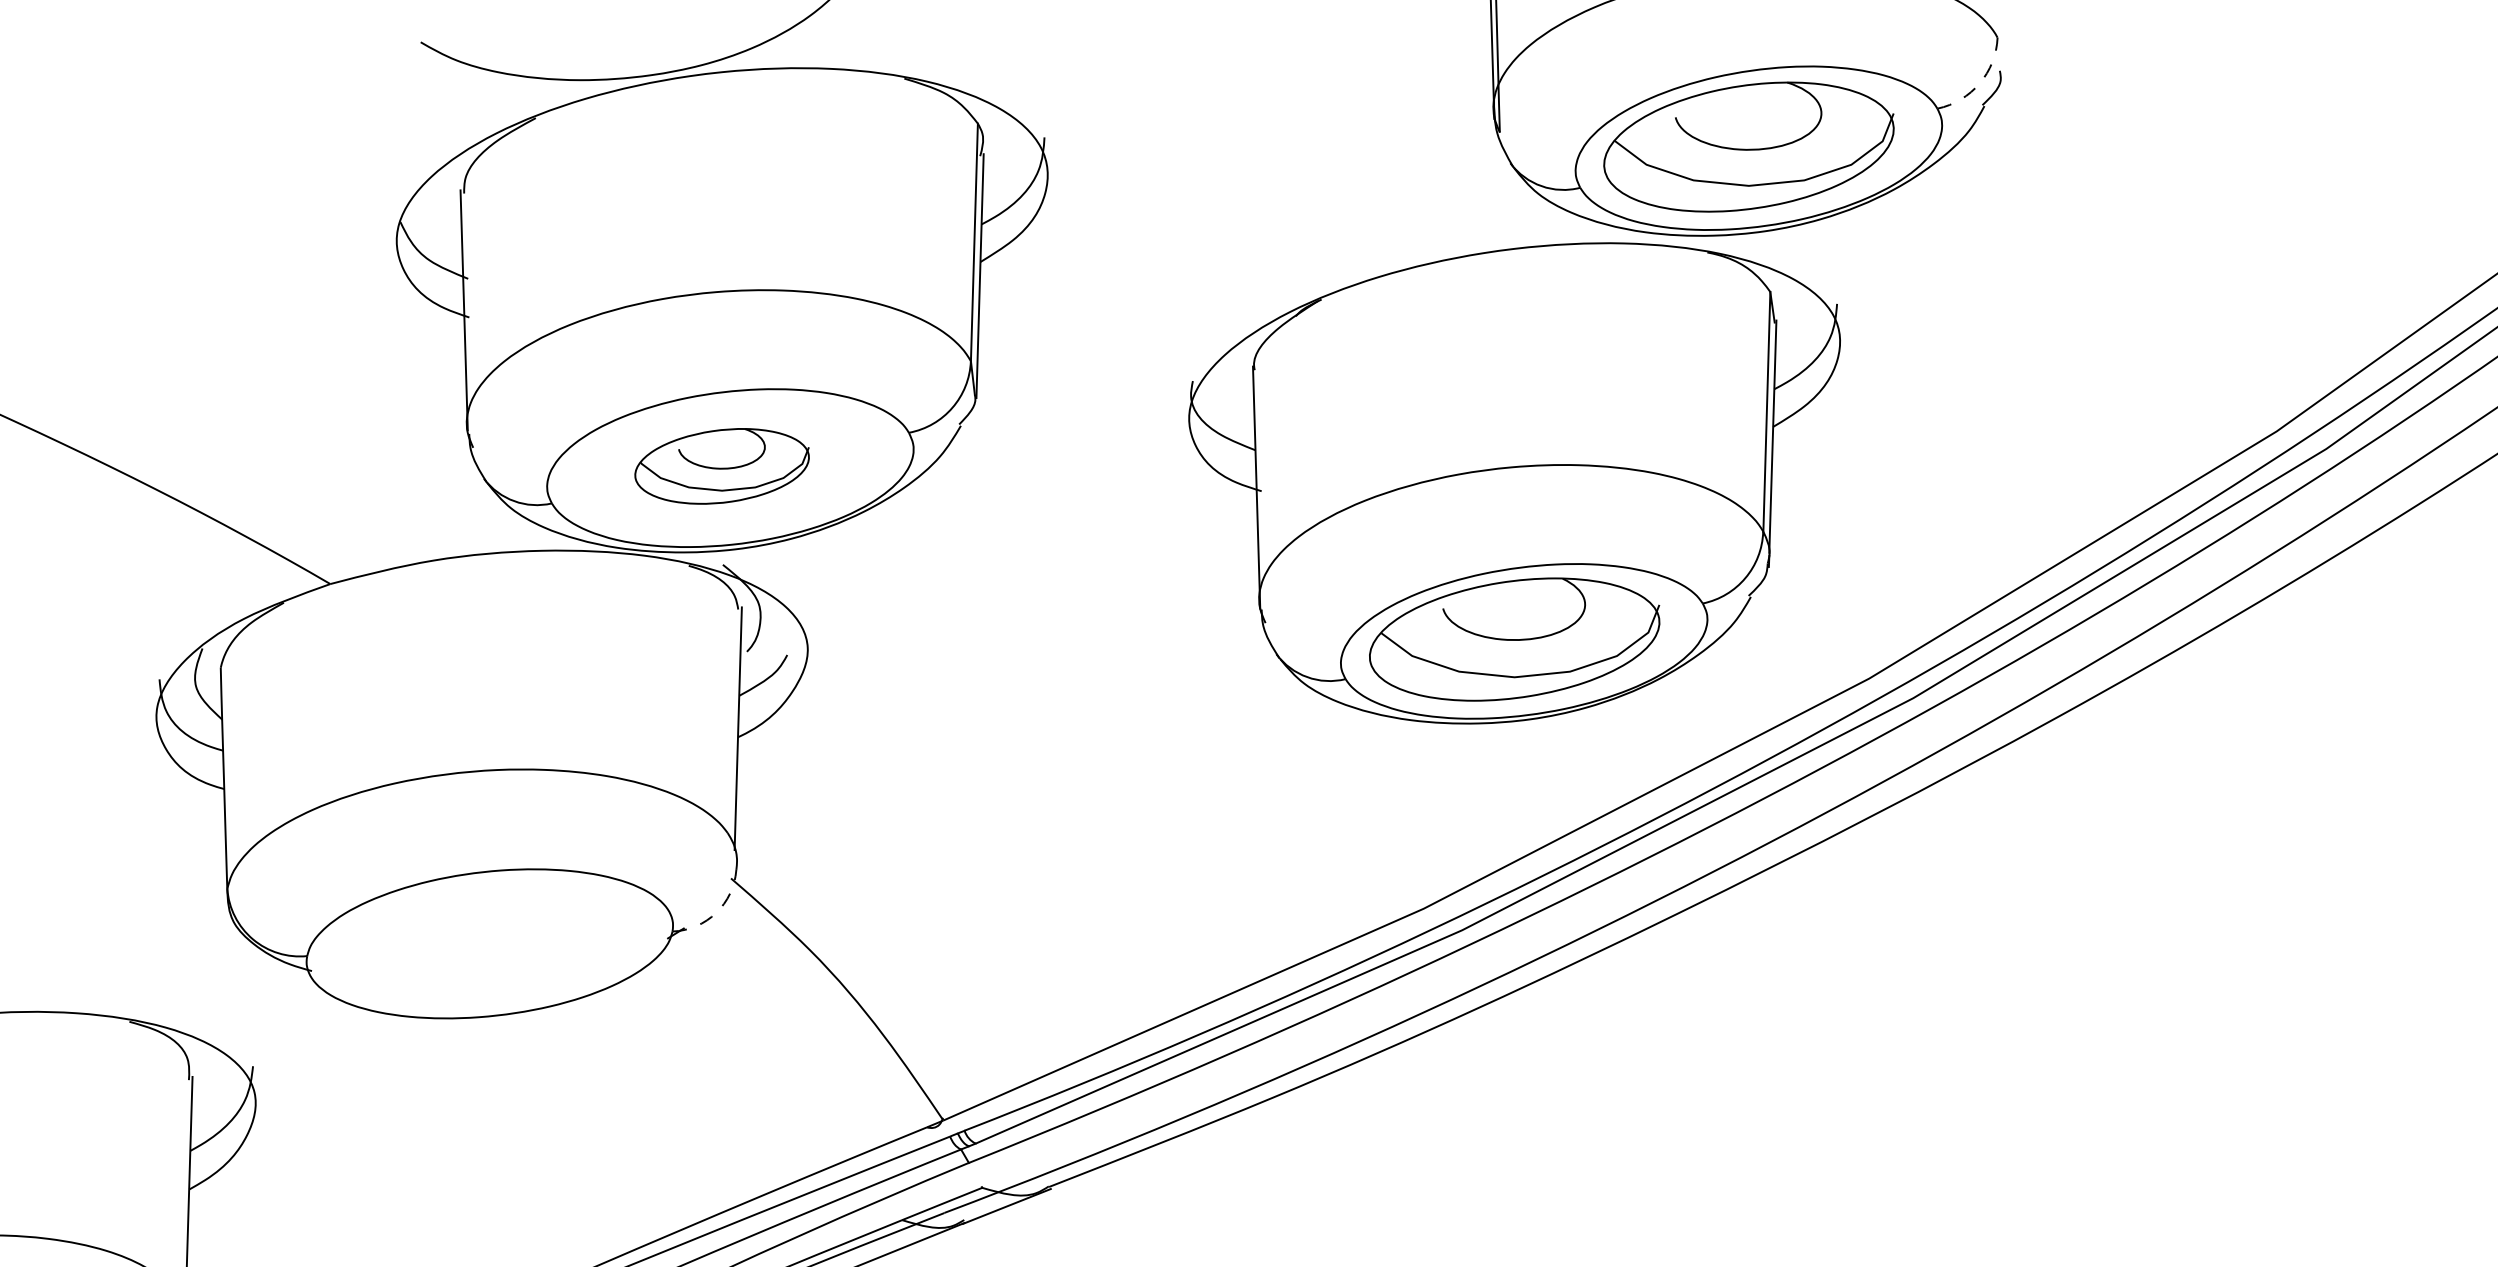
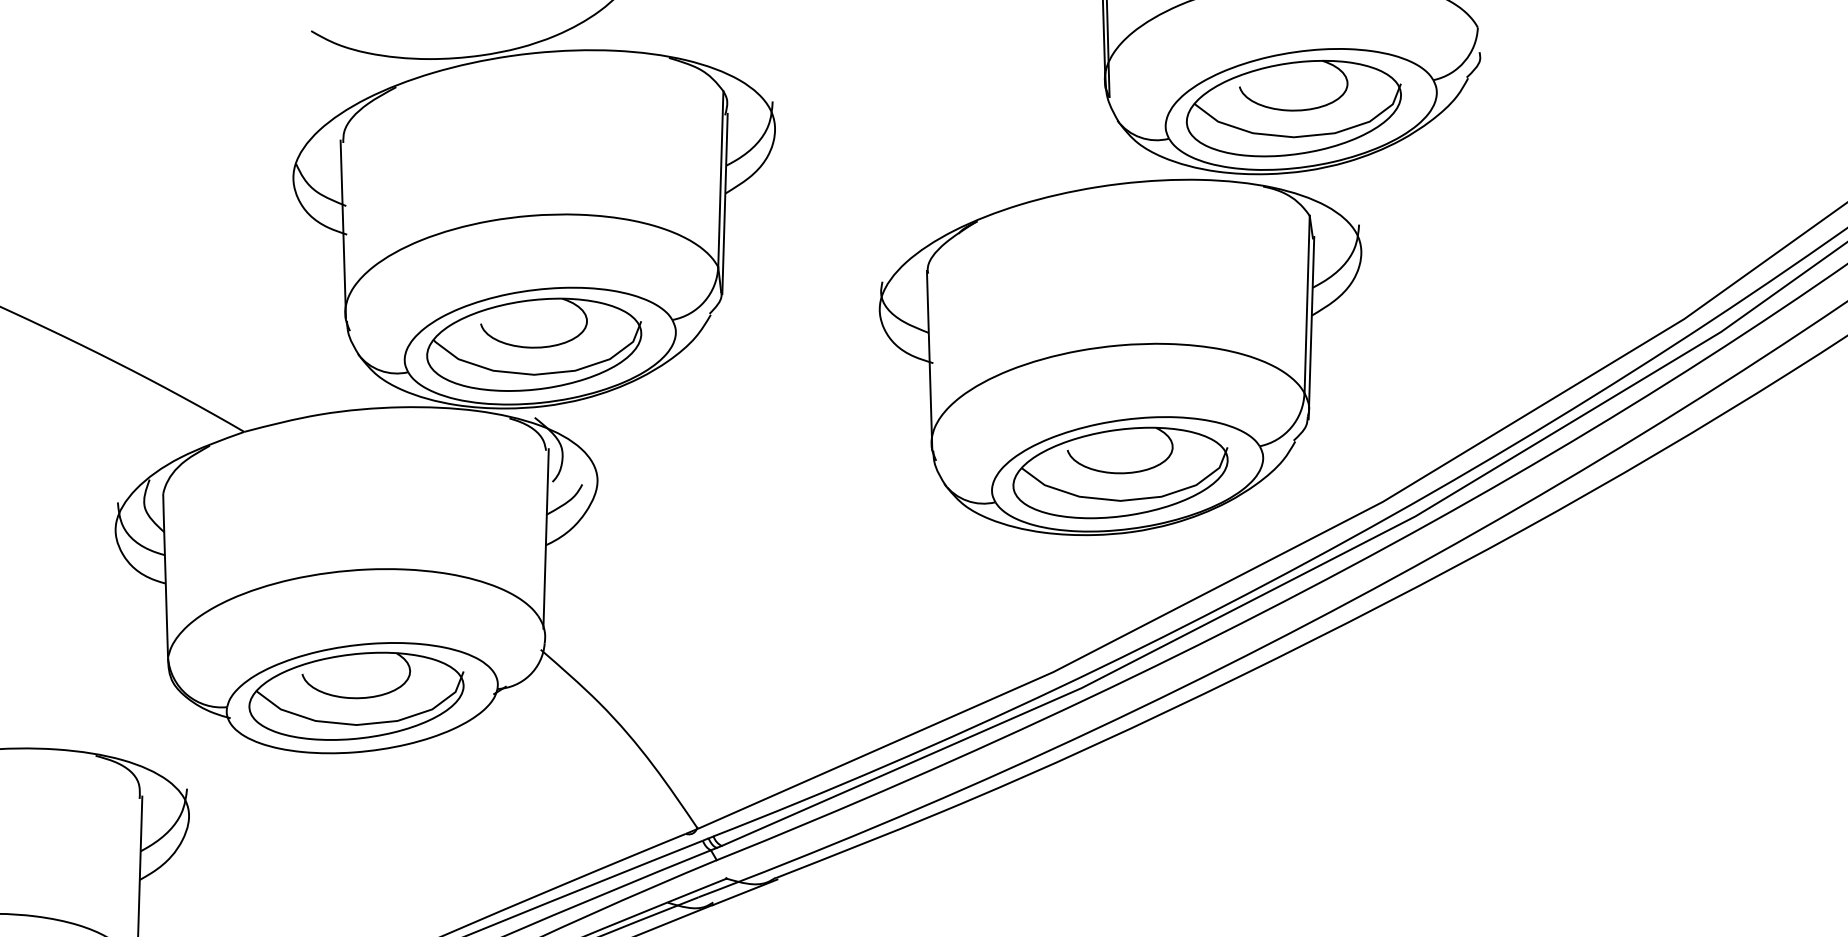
arc: (1979, 83) -> (1464, 61), dashed -> solid
part: (721, 466) -> (533, 344), size x1.67
arc: (716, 912) -> (530, 674), dashed -> solid
part: (481, 941) -> (356, 696), added

